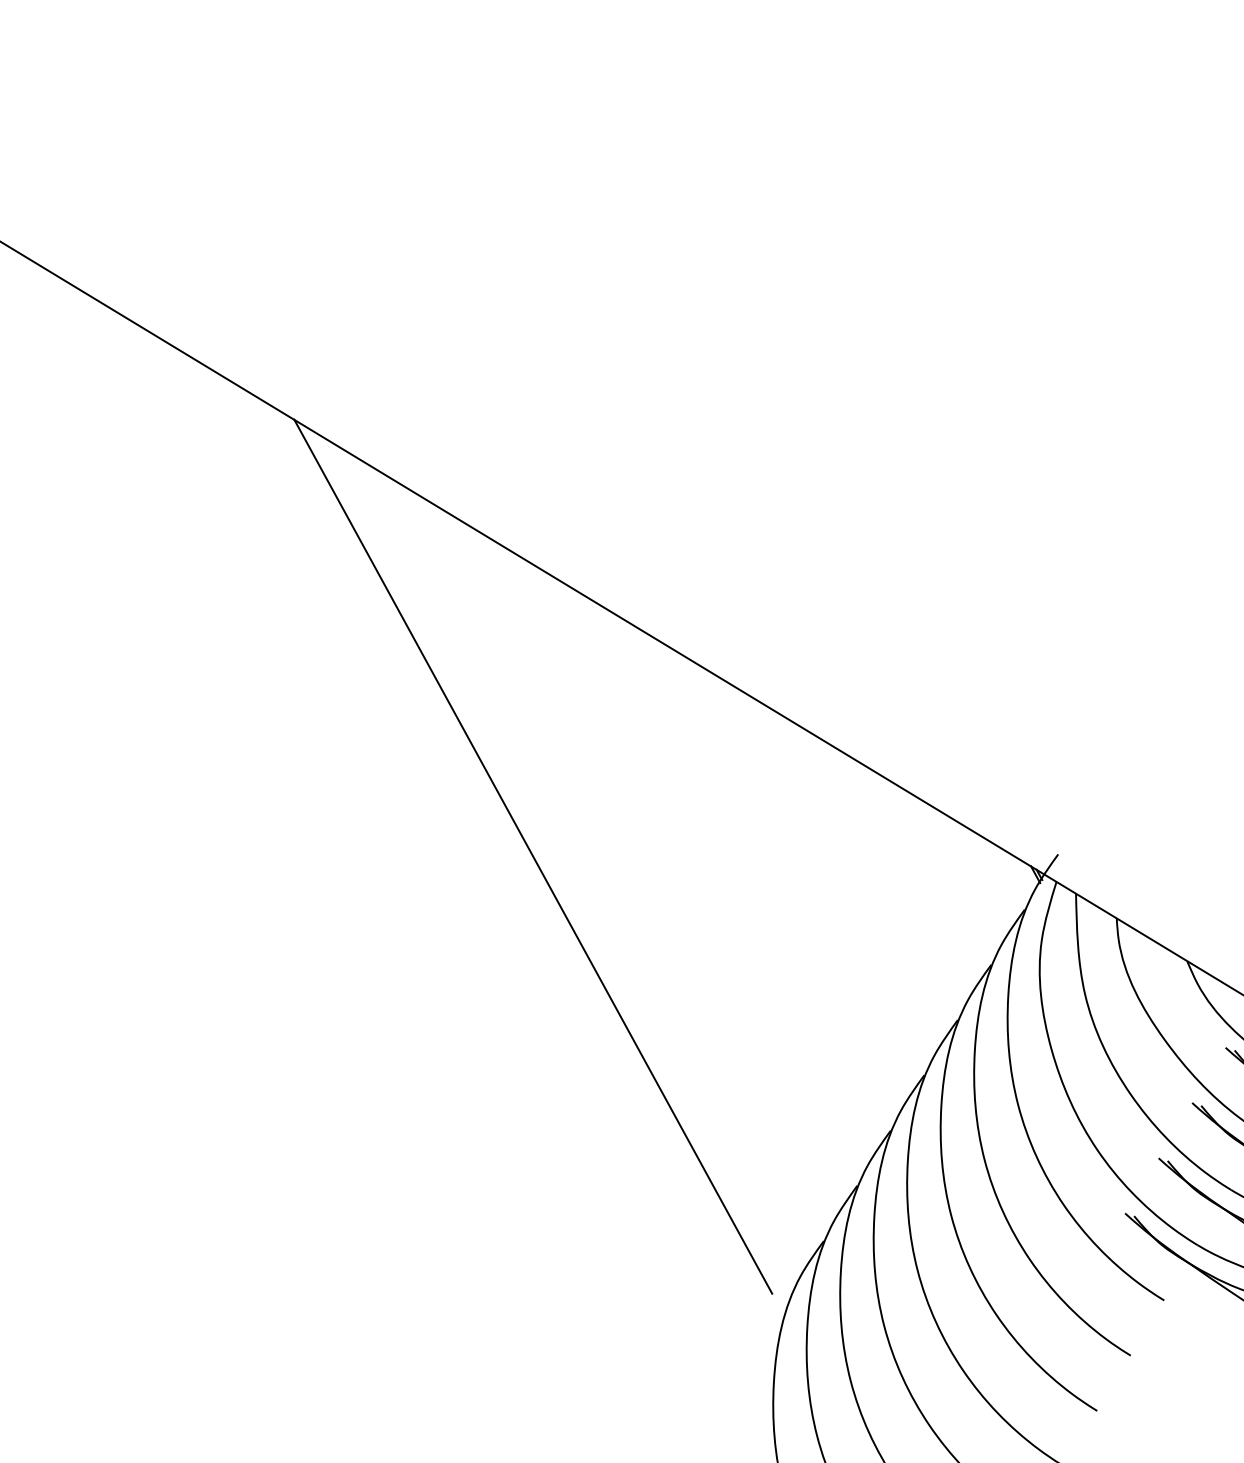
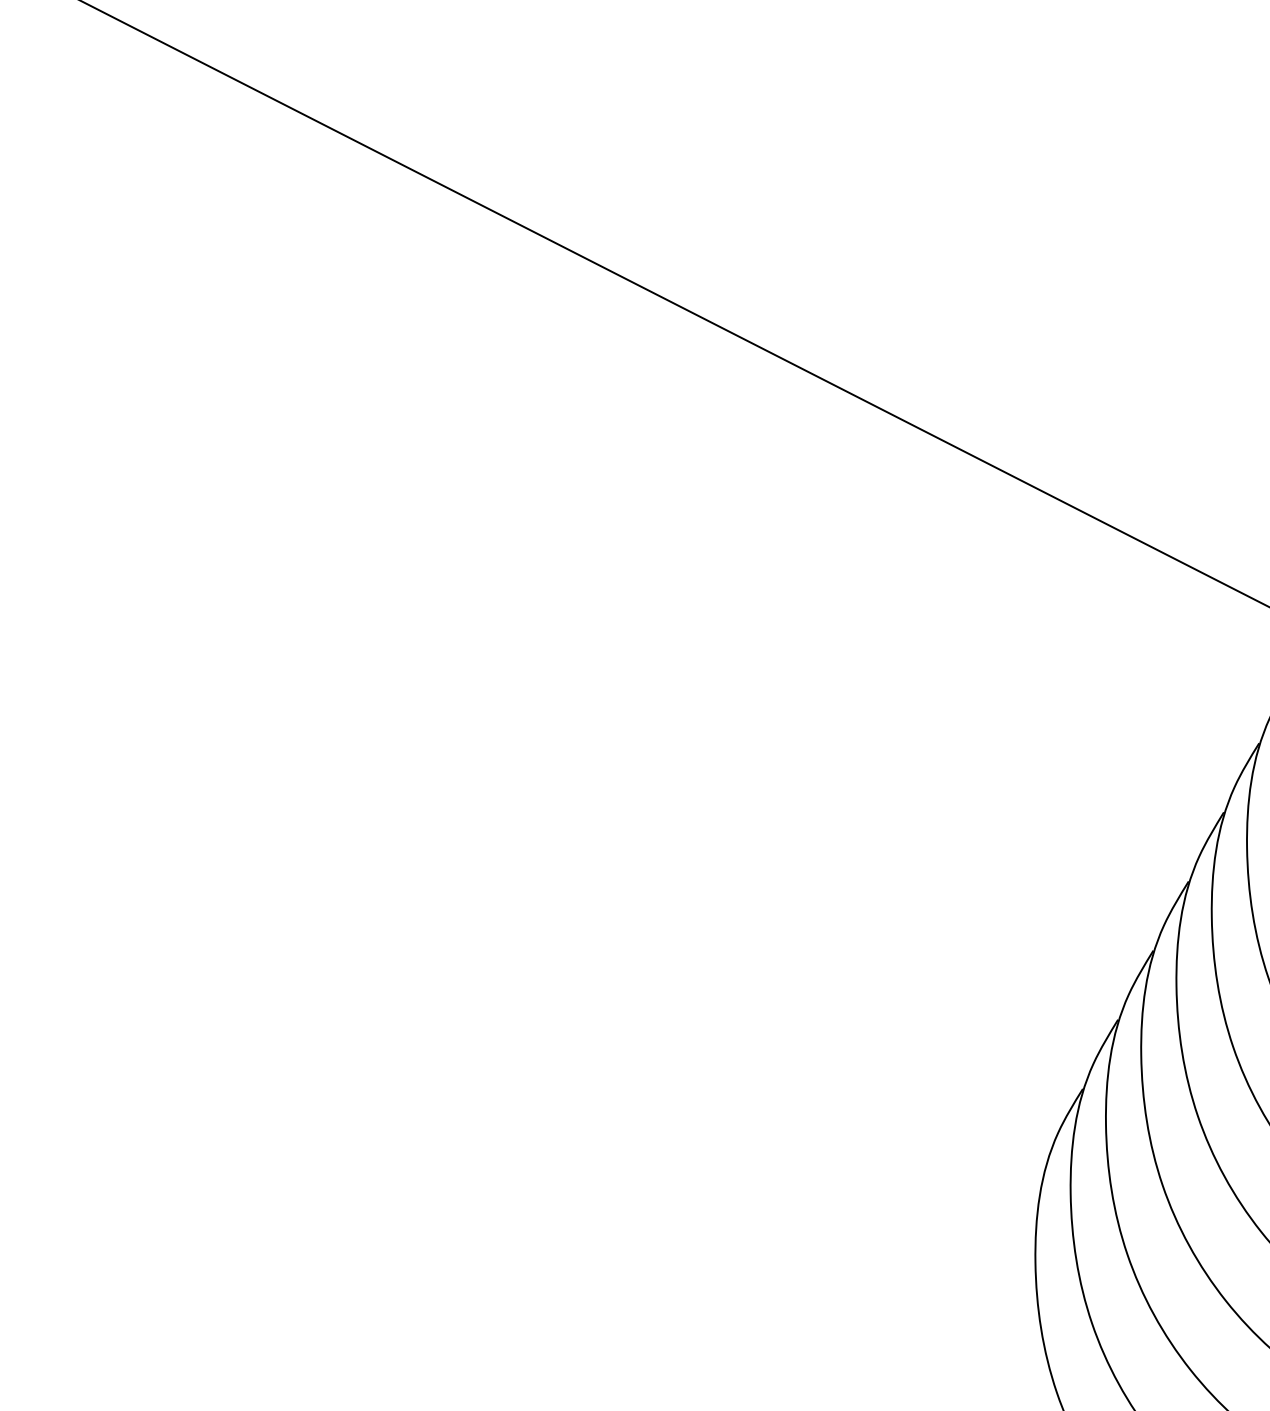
line: (533, 856) -> (701, 653), removed

